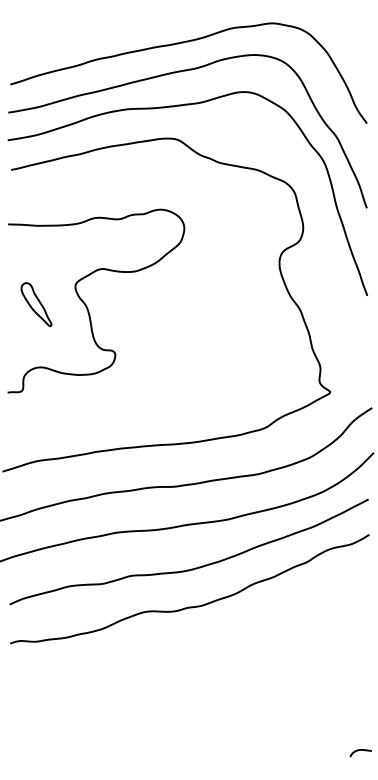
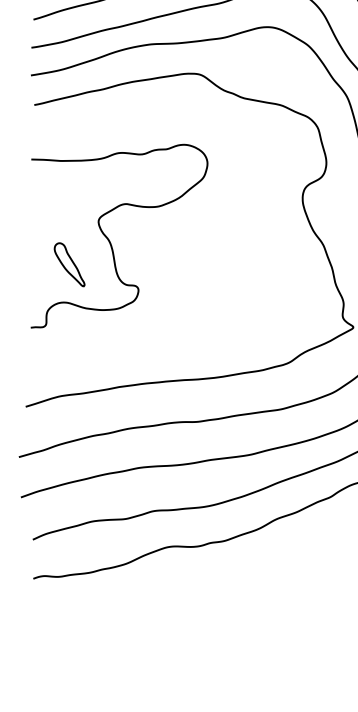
part: (36, 304) -> (69, 264), moved

